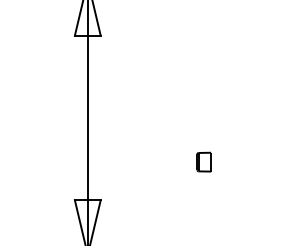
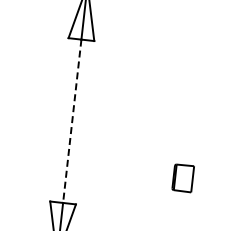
line: (87, 118) -> (71, 121), solid -> dashed
part: (203, 161) -> (182, 177), size x1.4

